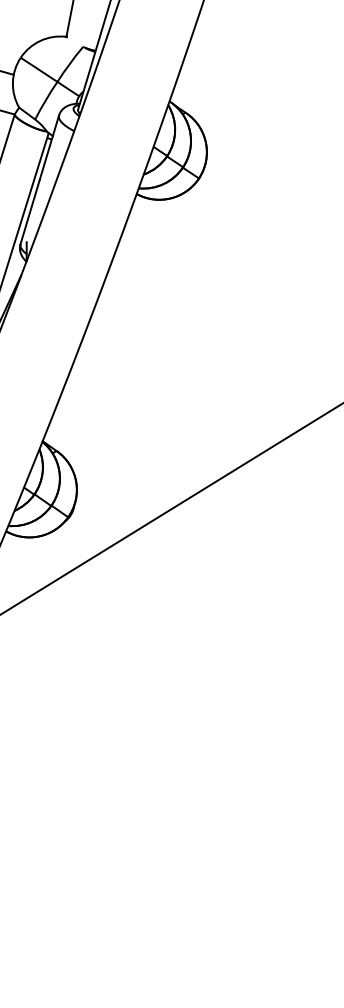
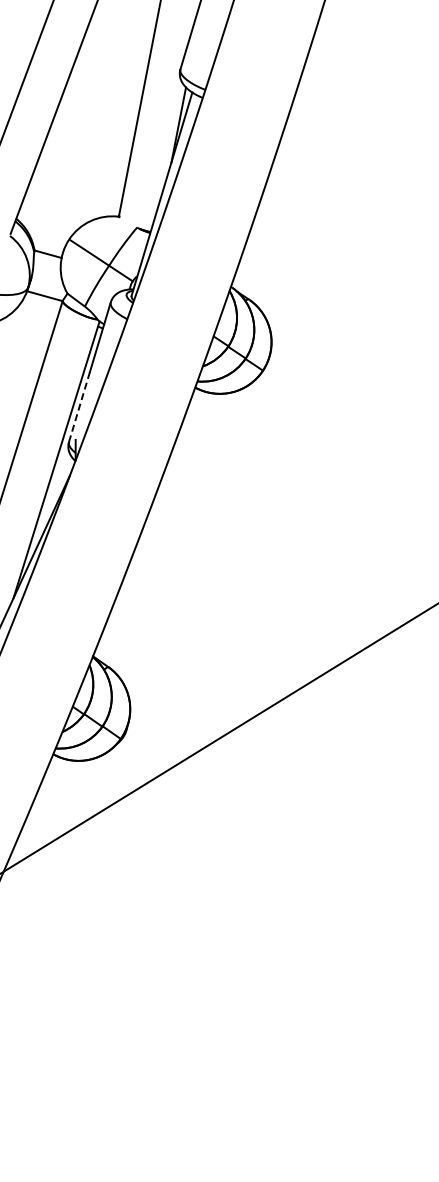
line: (30, 212) -> (79, 407), solid -> dashed

